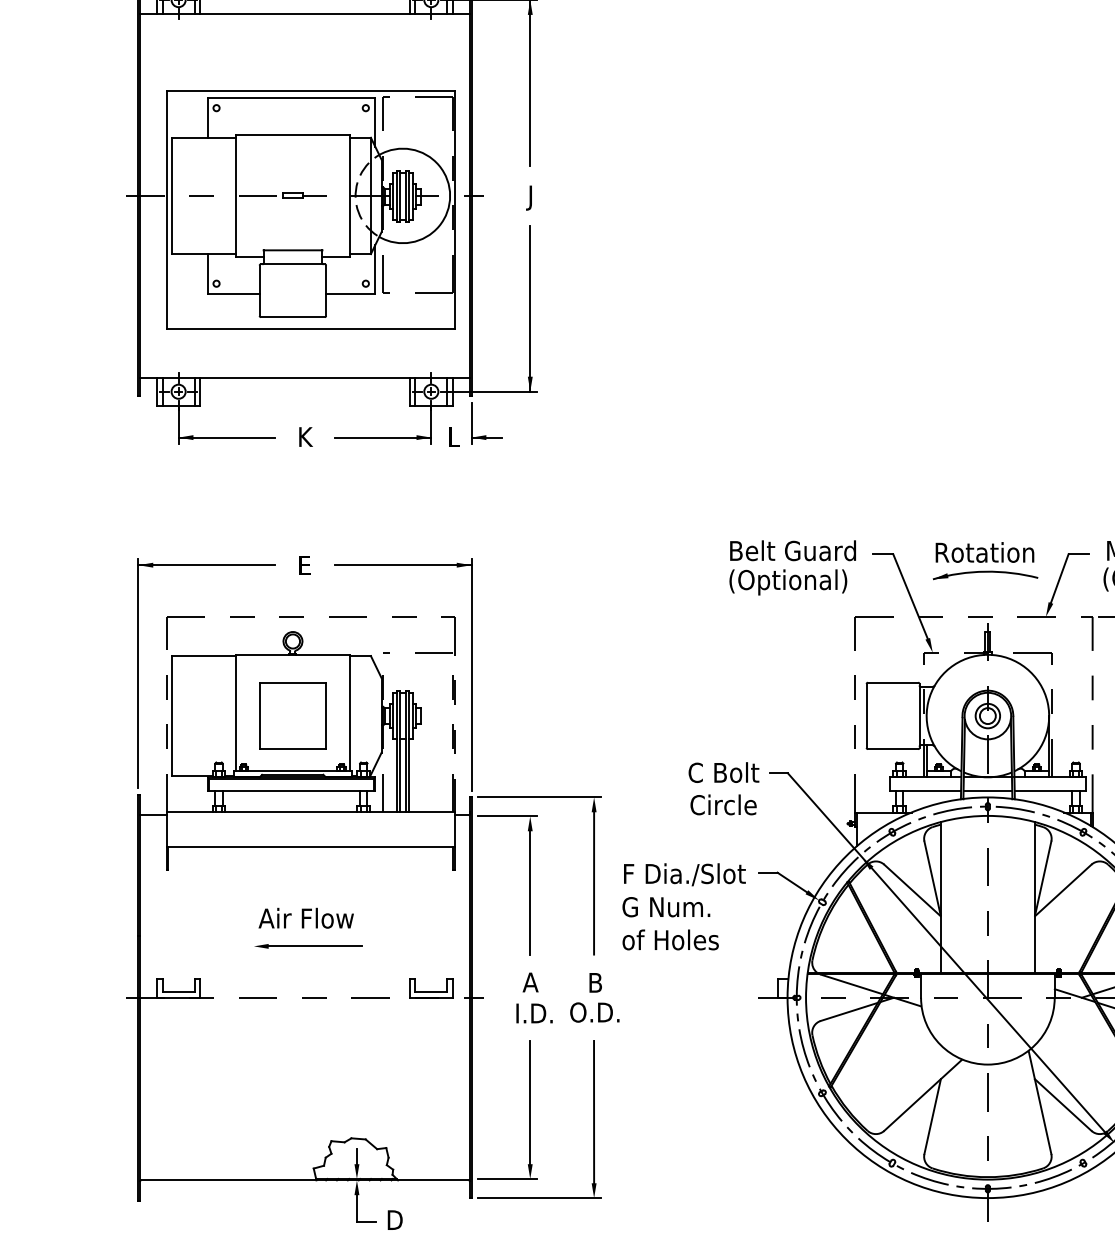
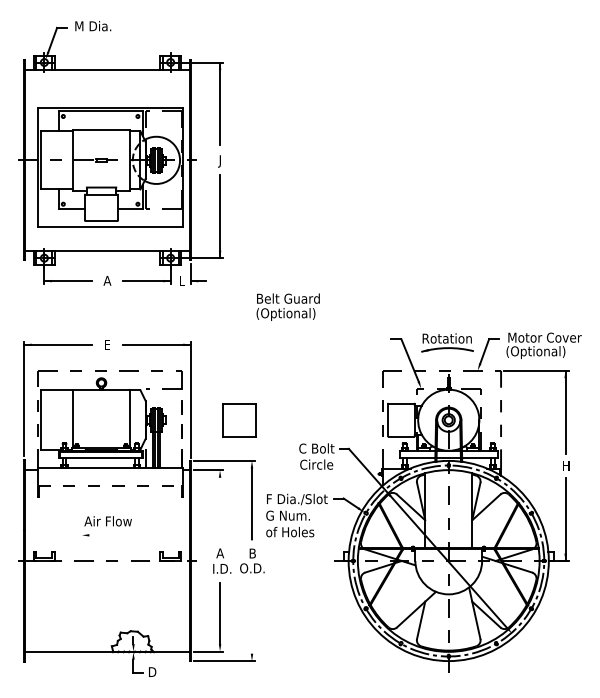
text: (304, 436) -> (107, 280), K -> A
text: (791, 566) -> (287, 306), moved
part: (292, 716) -> (239, 420), moved
line: (310, 846) -> (110, 485), solid -> dashed
line: (531, 892) -> (220, 508), removed
line: (314, 946) -> (112, 535), removed
line: (593, 1110) -> (251, 617), removed

